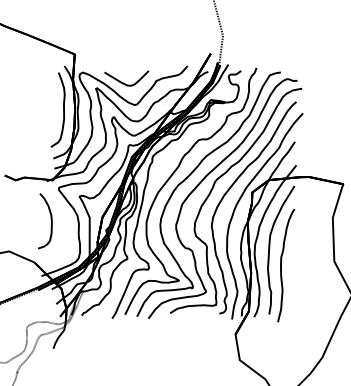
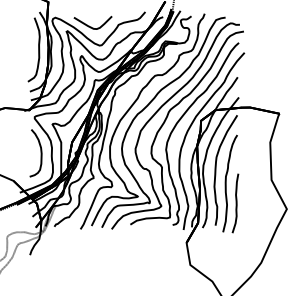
curve: (50, 219) -> (40, 151), moved
curve: (292, 288) -> (235, 203), added

